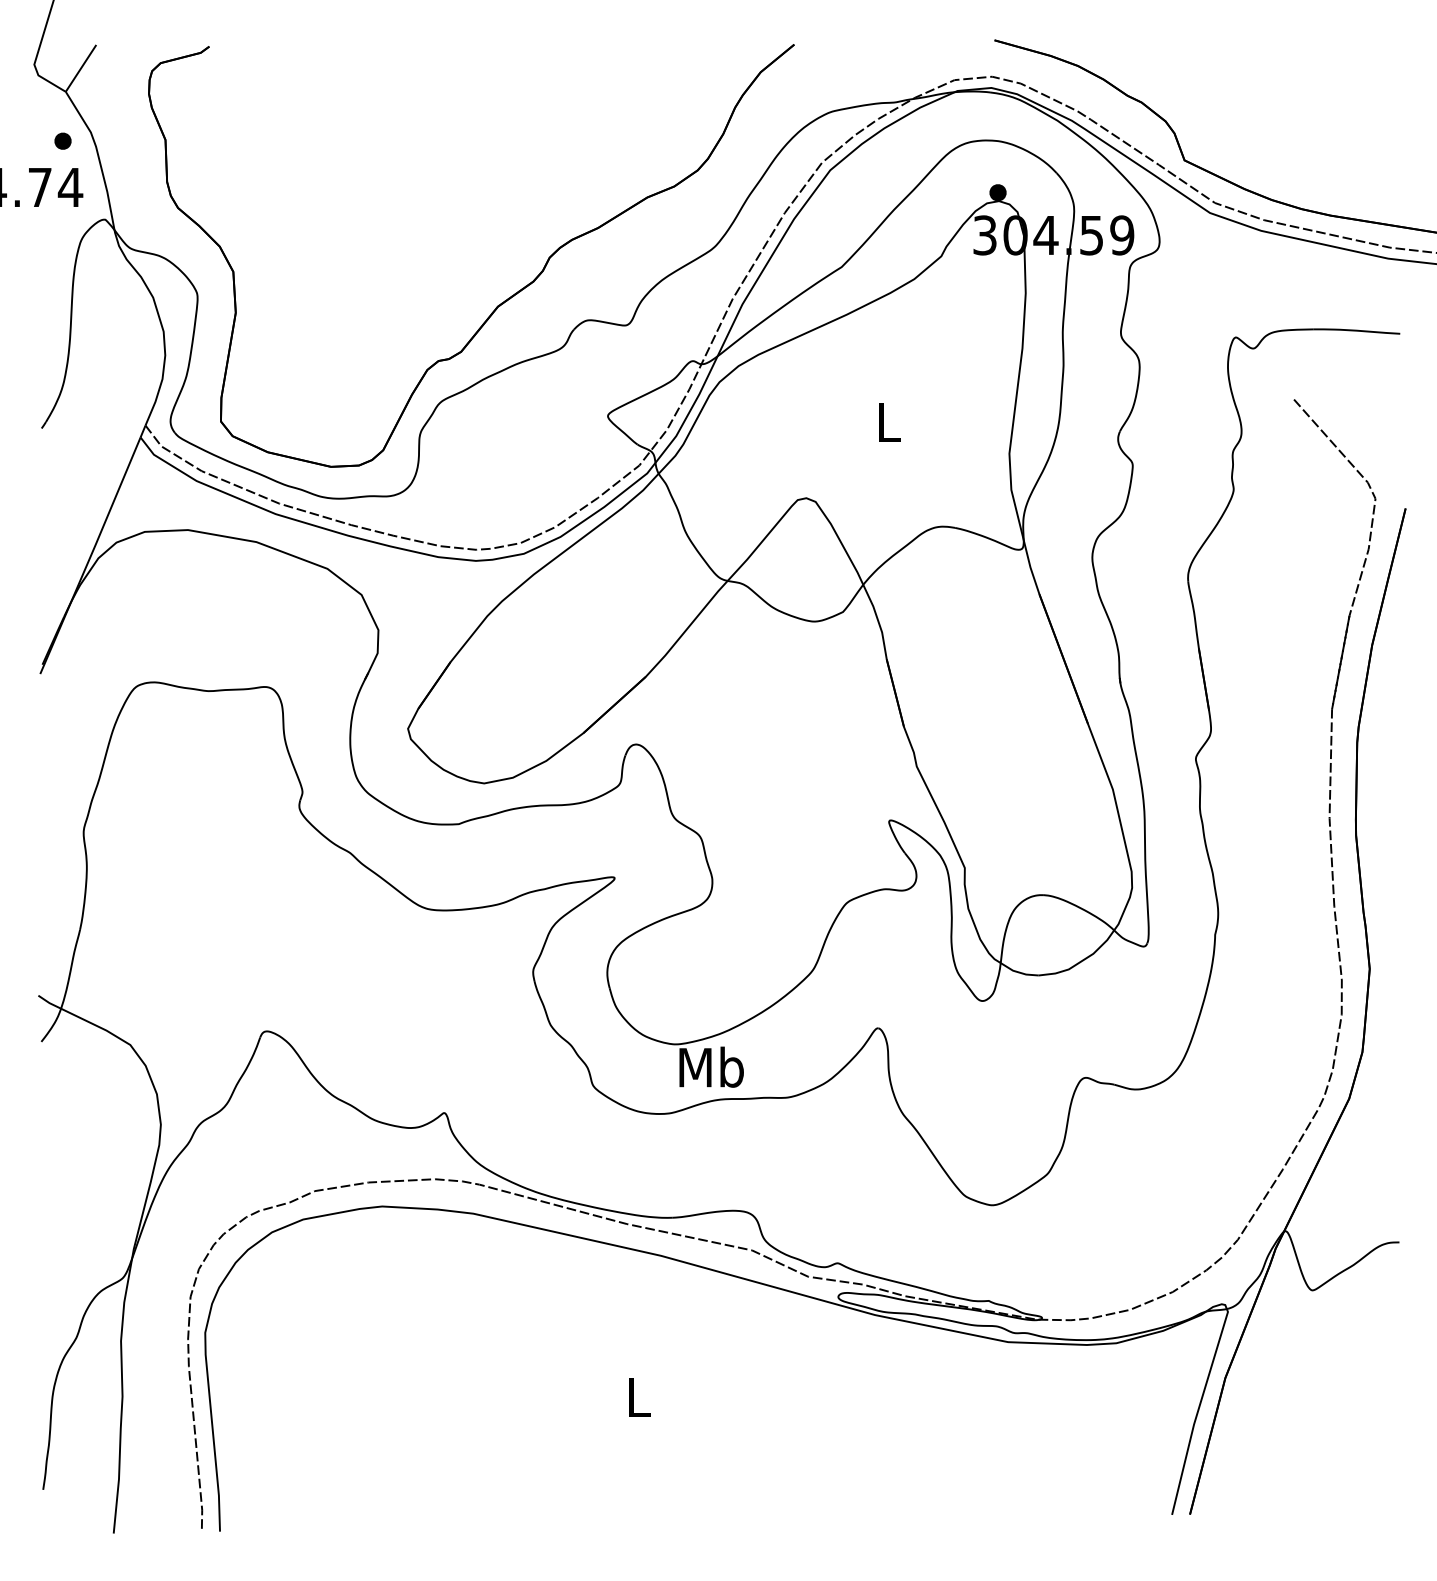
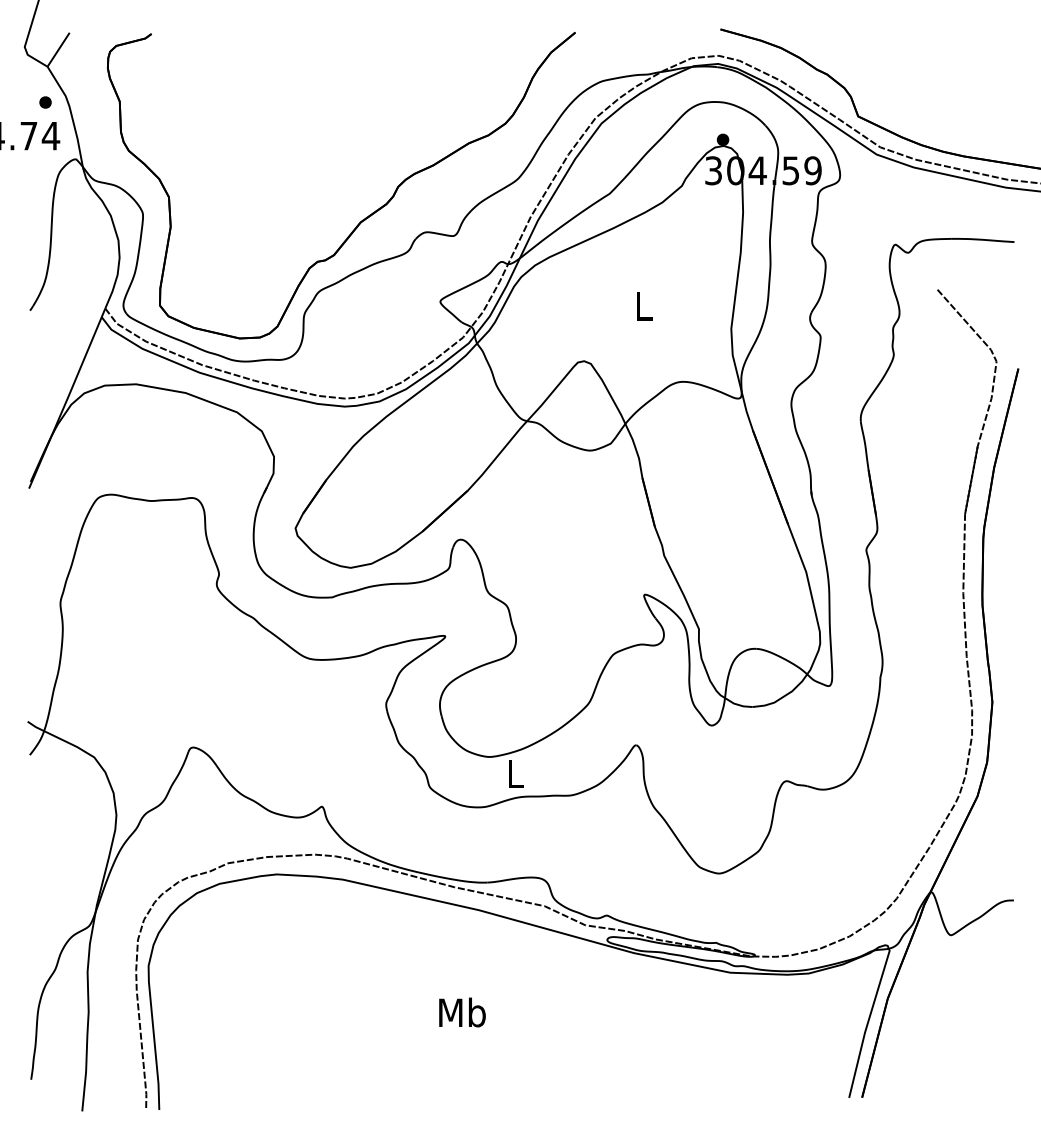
text: (711, 1066) -> (515, 772), Mb -> L
text: (638, 1396) -> (462, 1012), L -> Mb

